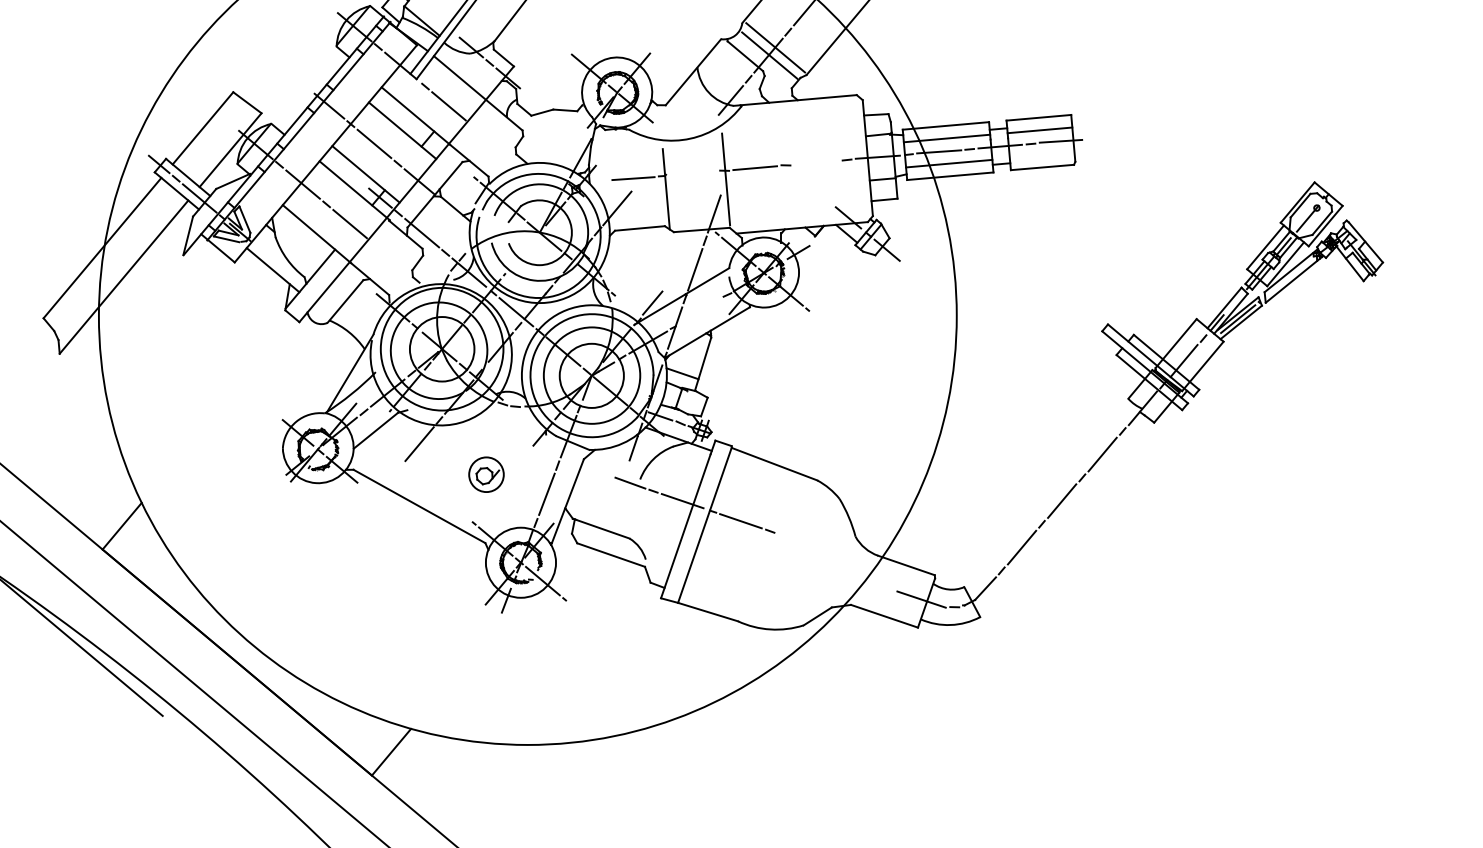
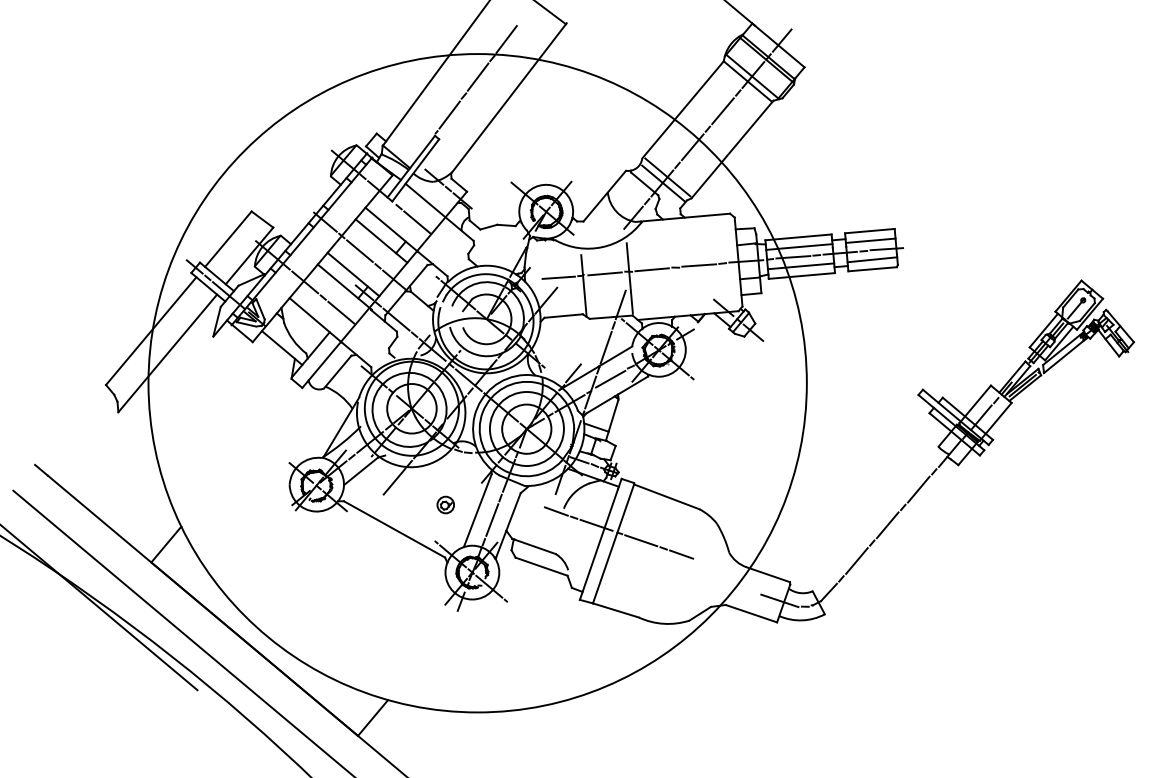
line: (1042, 154) -> (872, 259), added
line: (816, 162) -> (699, 265), added
line: (693, 173) -> (604, 273), added
line: (700, 309) -> (610, 378), added
part: (485, 474) -> (445, 504), size x0.62
line: (527, 481) -> (477, 510), added
line: (793, 539) -> (681, 554), added

